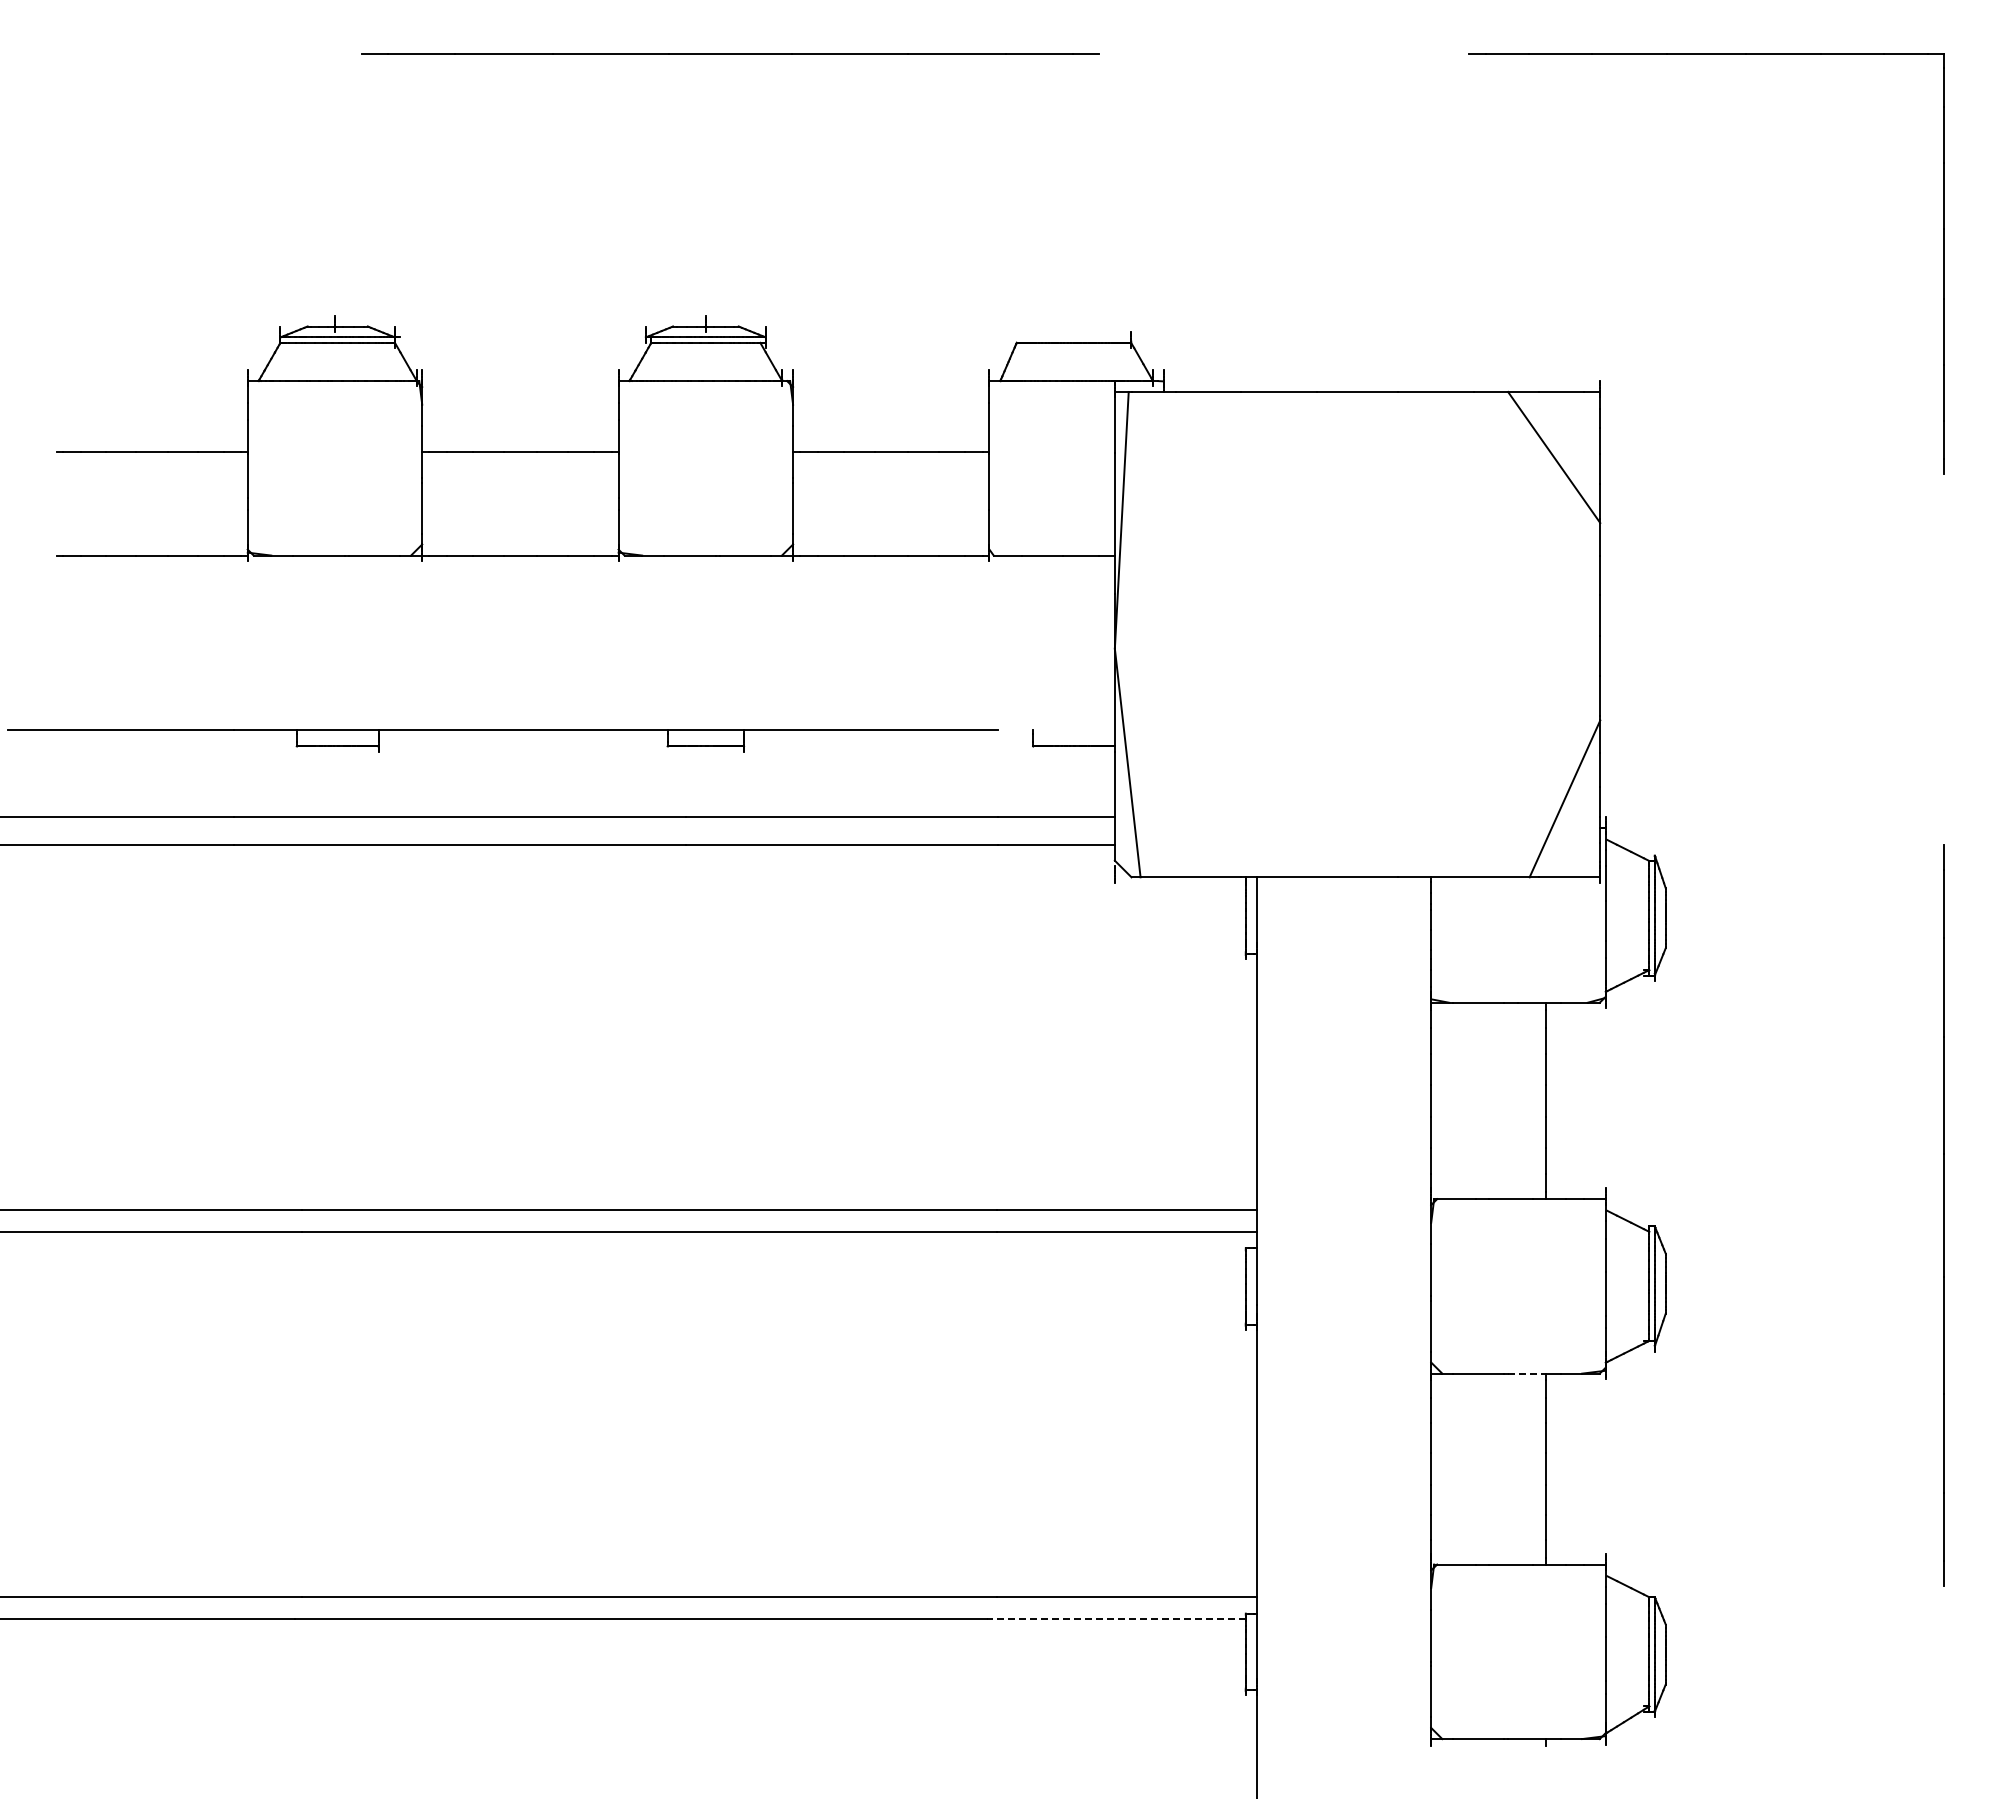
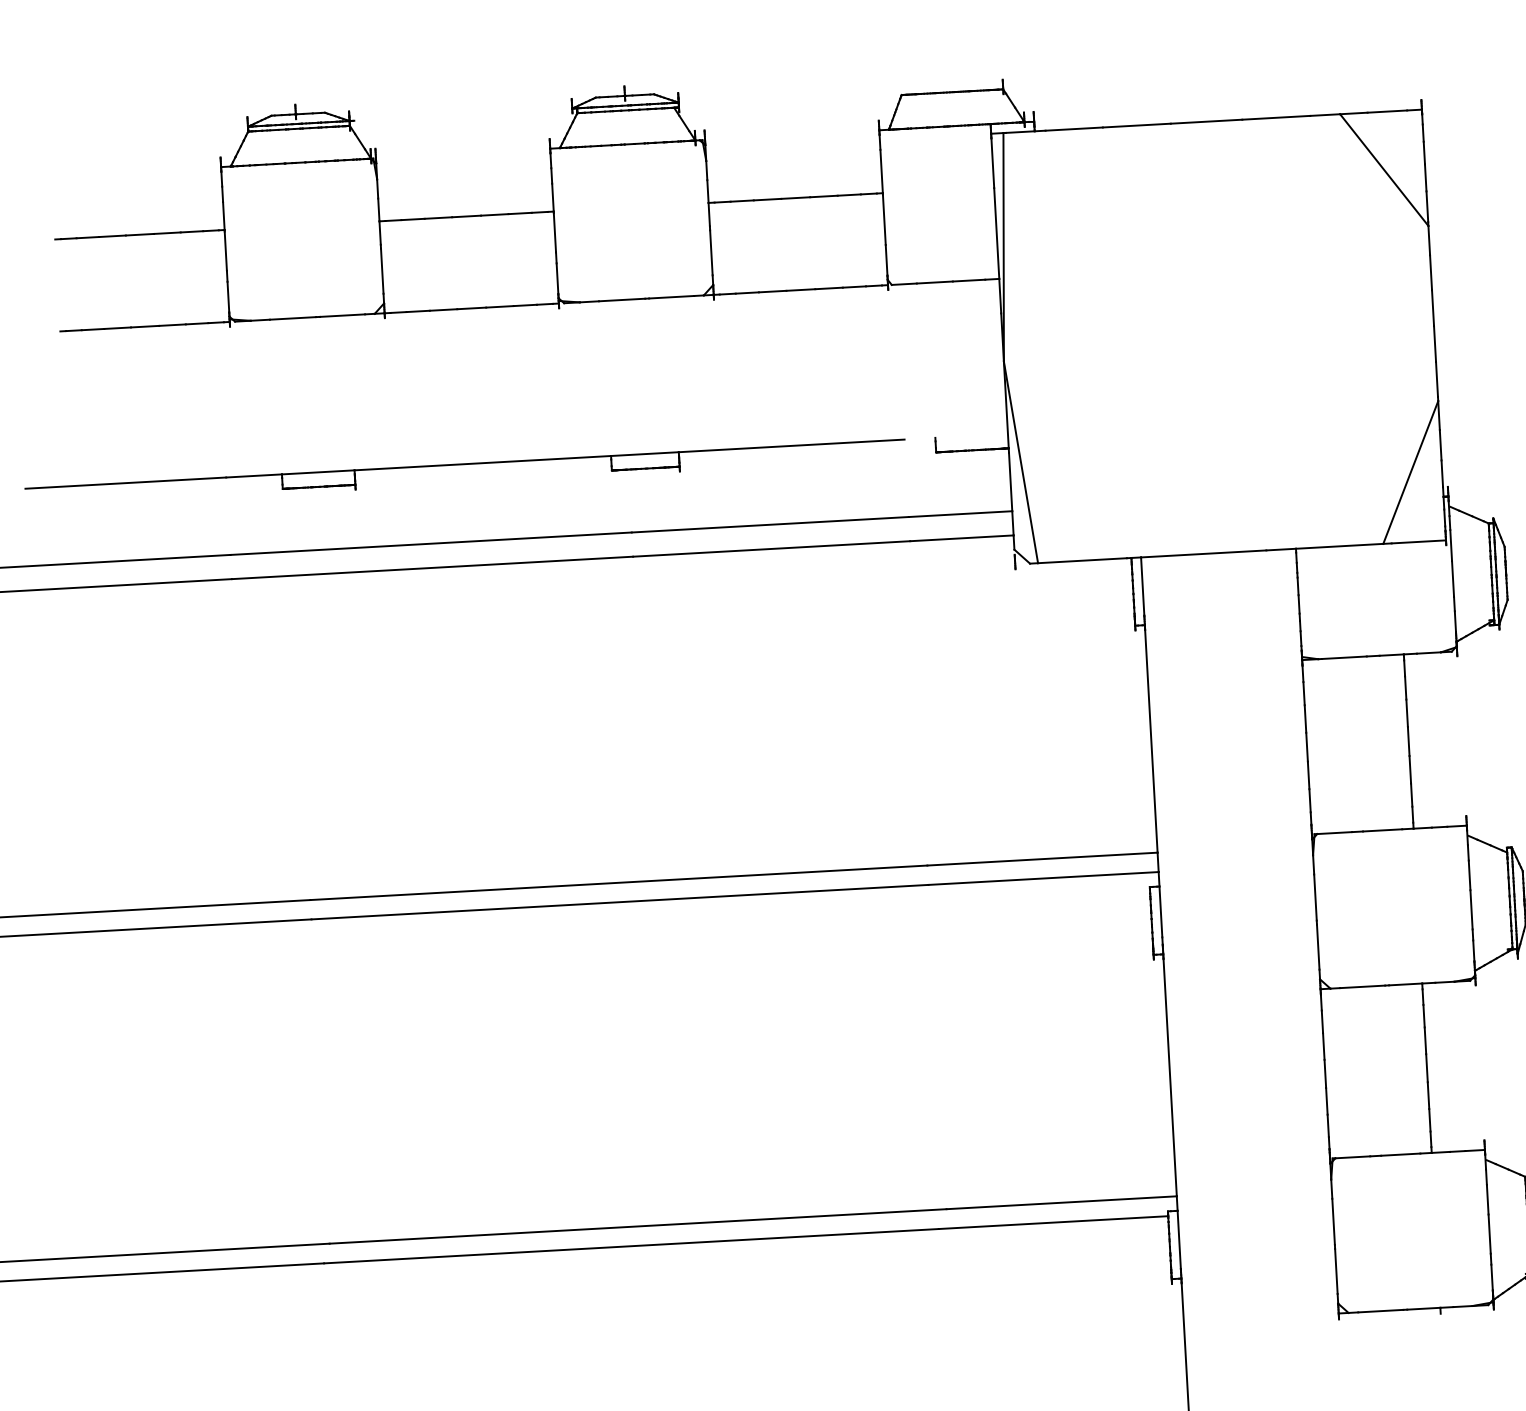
line: (1527, 1373) -> (1406, 984), dashed -> solid
line: (1116, 1619) -> (1053, 1222), dashed -> solid

